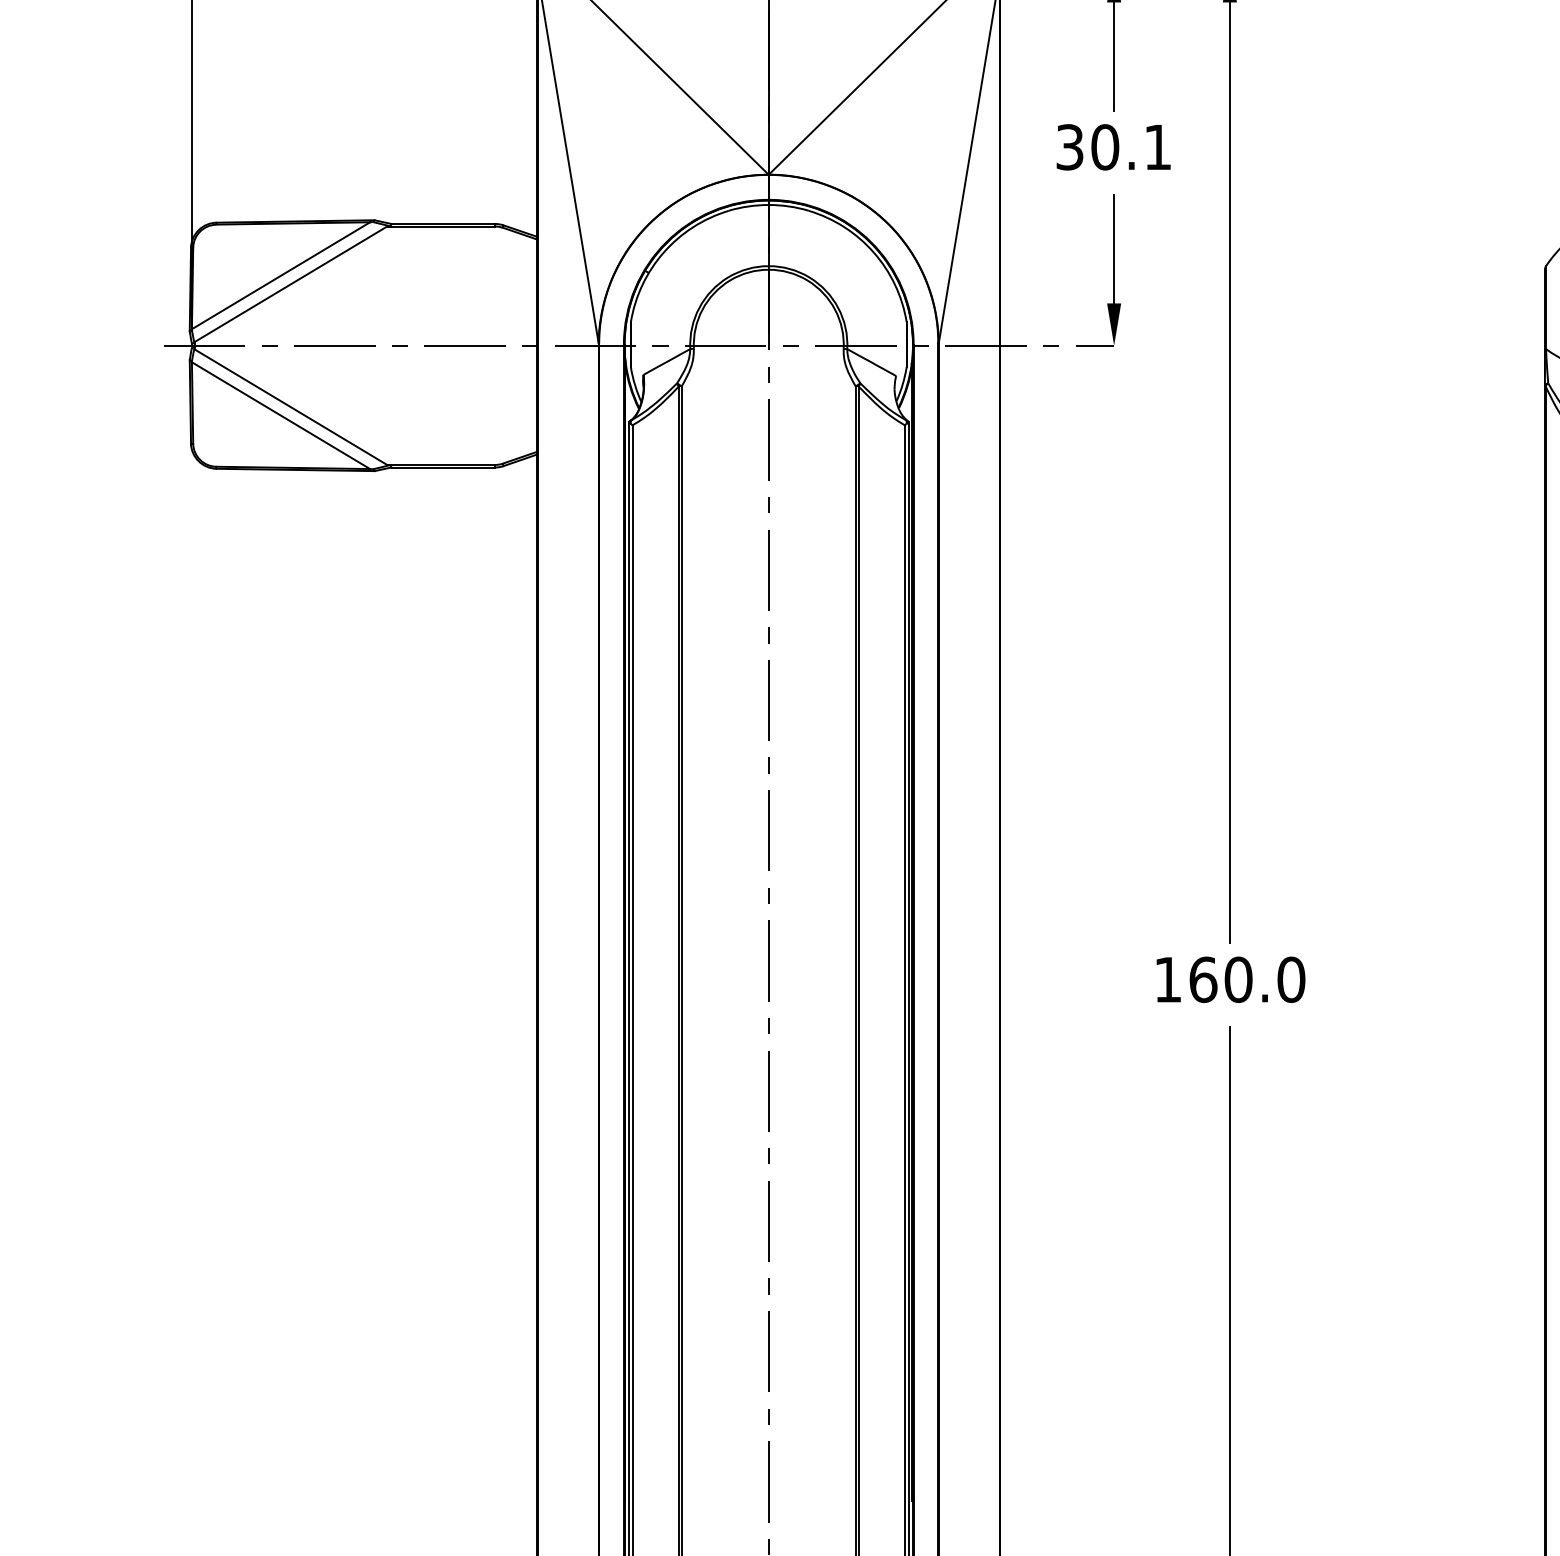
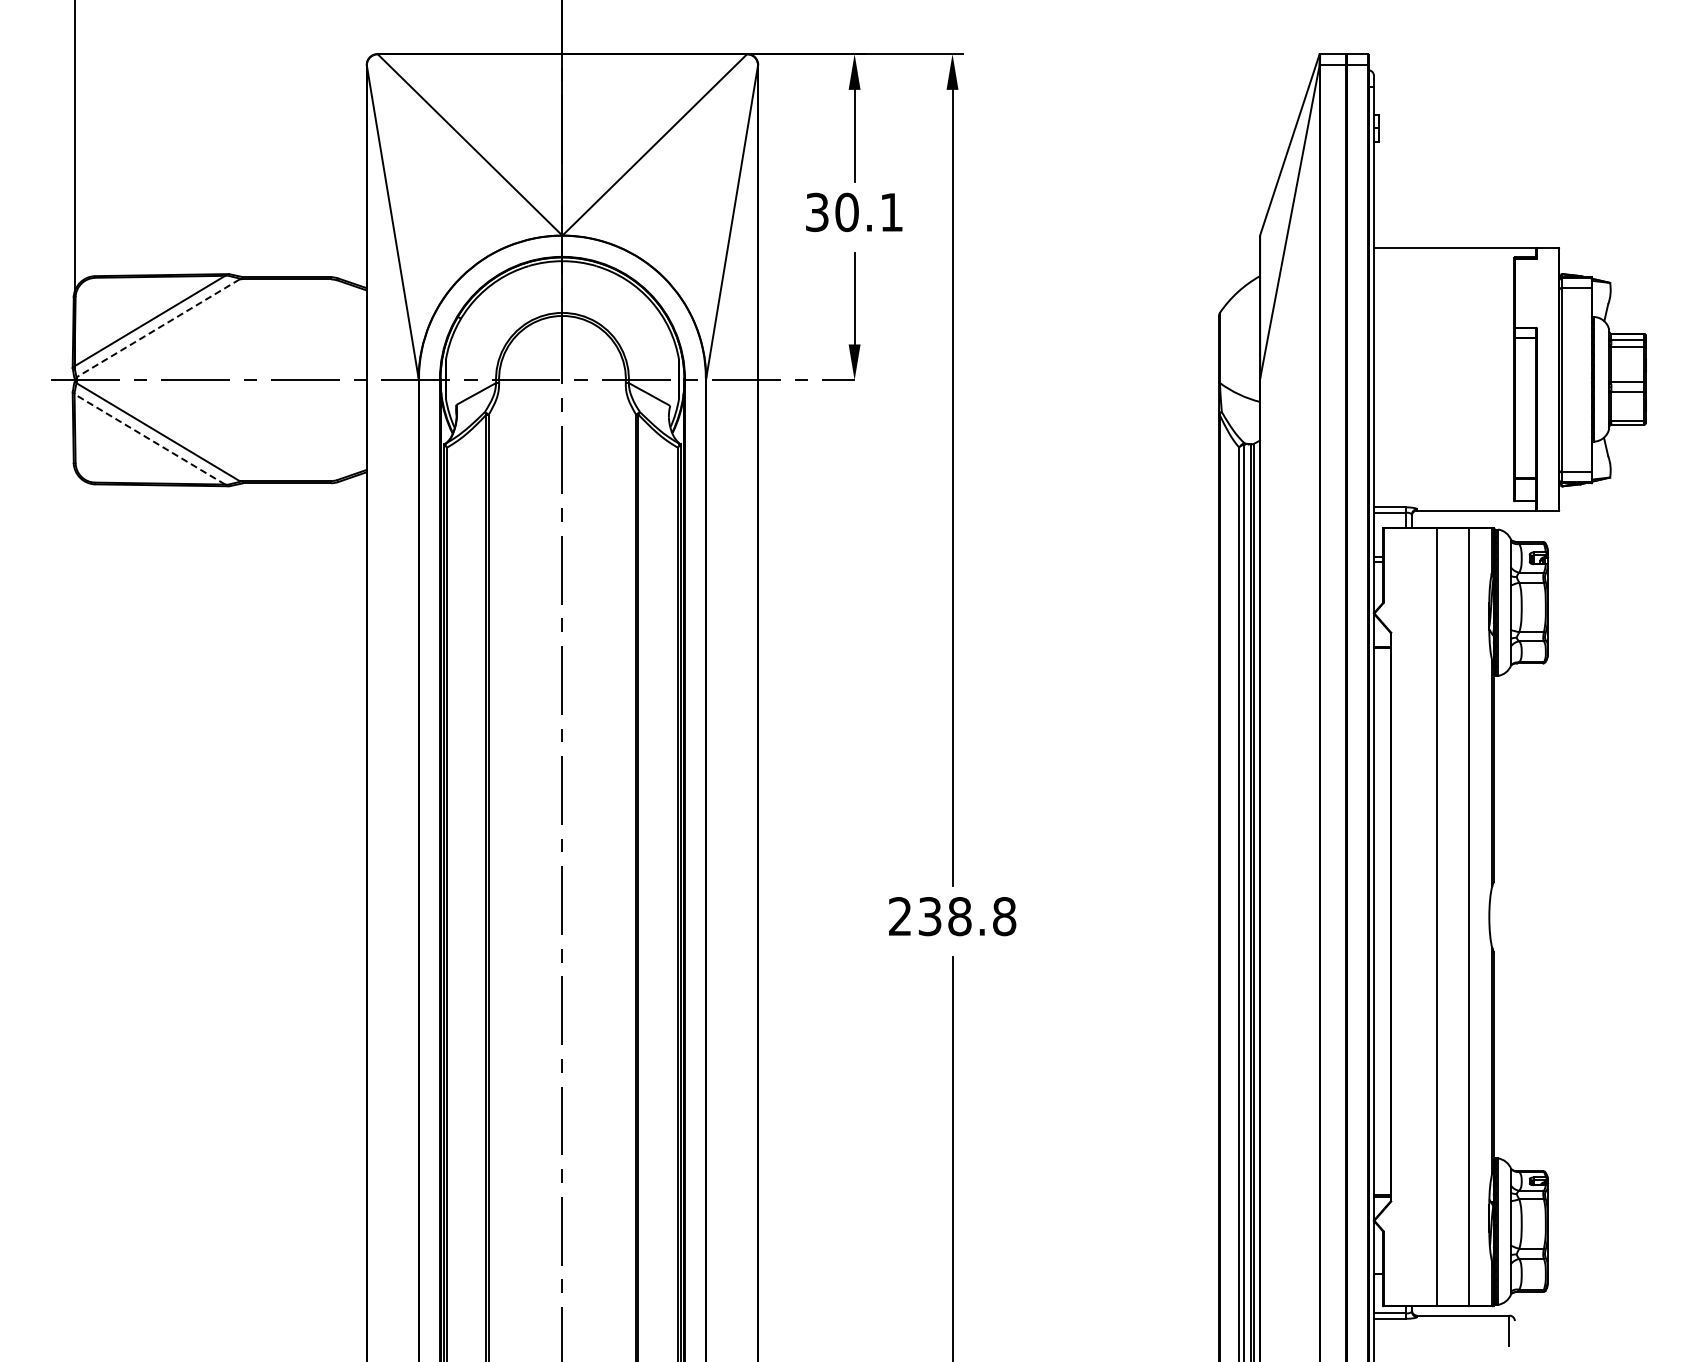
line: (290, 284) -> (157, 328), solid -> dashed
line: (280, 415) -> (149, 439), solid -> dashed
text: (1229, 979) -> (952, 916), 160.0 -> 238.8

